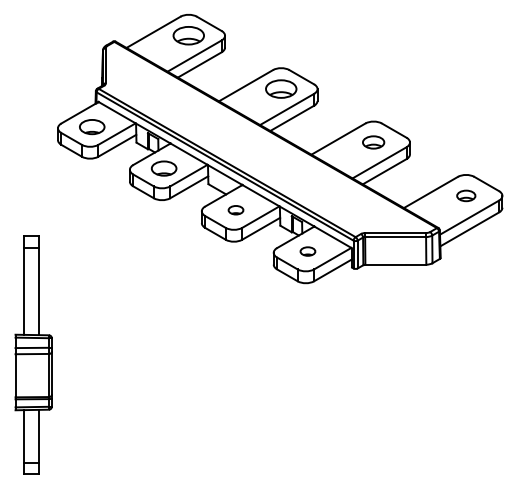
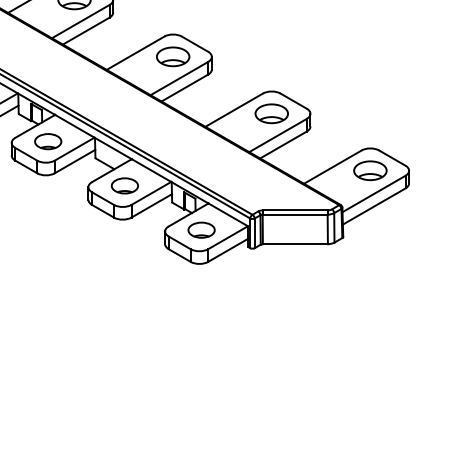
part: (373, 142) -> (271, 113), size x1.43
part: (466, 195) -> (370, 170), size x1.67
part: (235, 210) -> (124, 186), size x1.67
part: (307, 251) -> (201, 230), size x1.67

